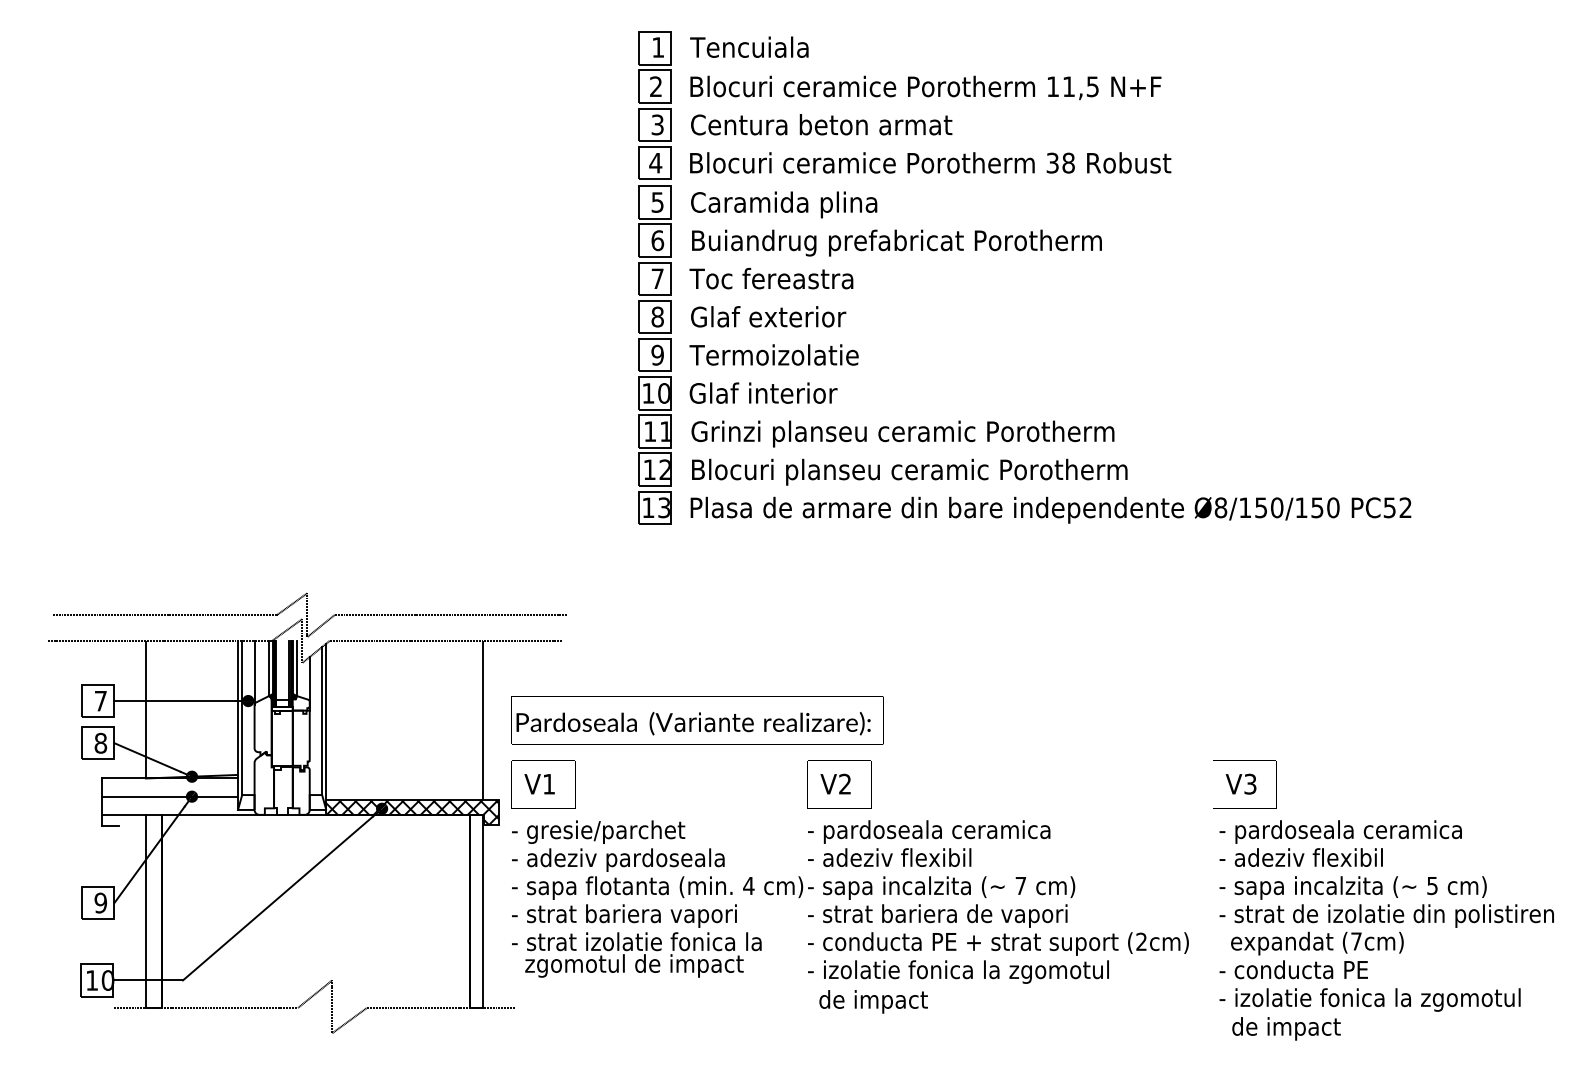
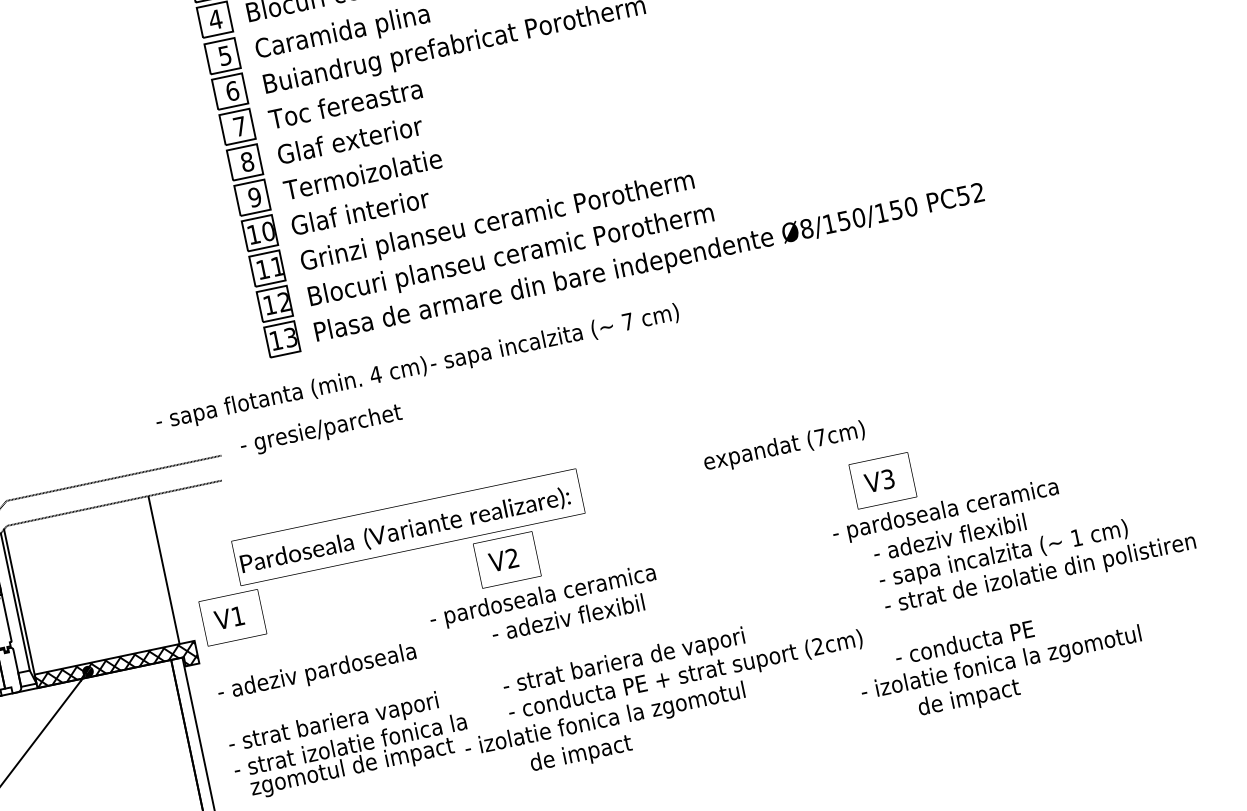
text: (697, 720) -> (408, 527), moved
text: (598, 831) -> (321, 429), moved
text: (929, 831) -> (543, 596), moved
text: (1340, 831) -> (945, 511), moved
text: (1432, 886) -> (1076, 538), 5 -> 1
text: (793, 887) -> (417, 367), moved
text: (1317, 943) -> (784, 447), moved
text: (958, 971) -> (605, 720), moved
text: (1369, 999) -> (1000, 663), moved

